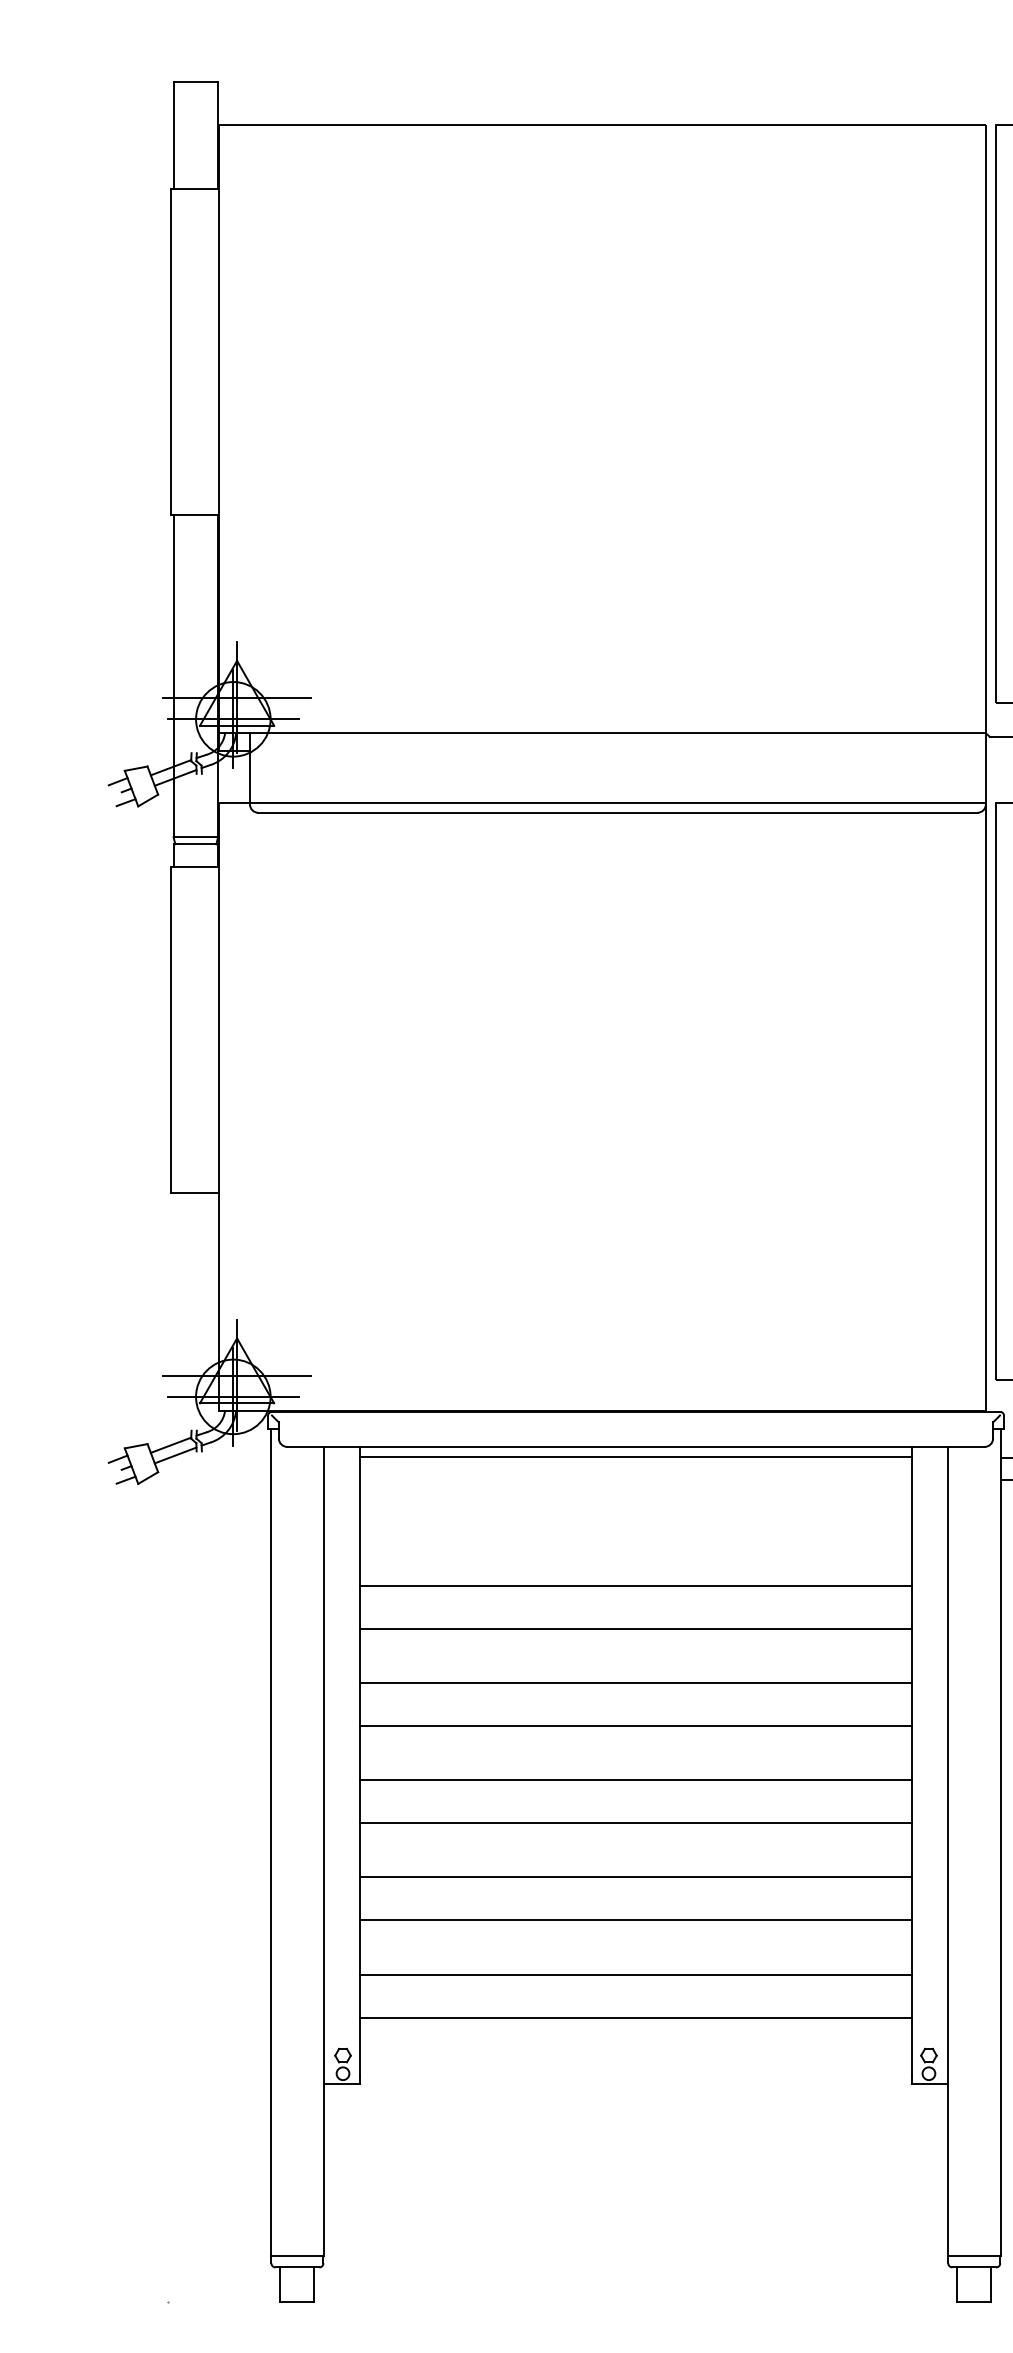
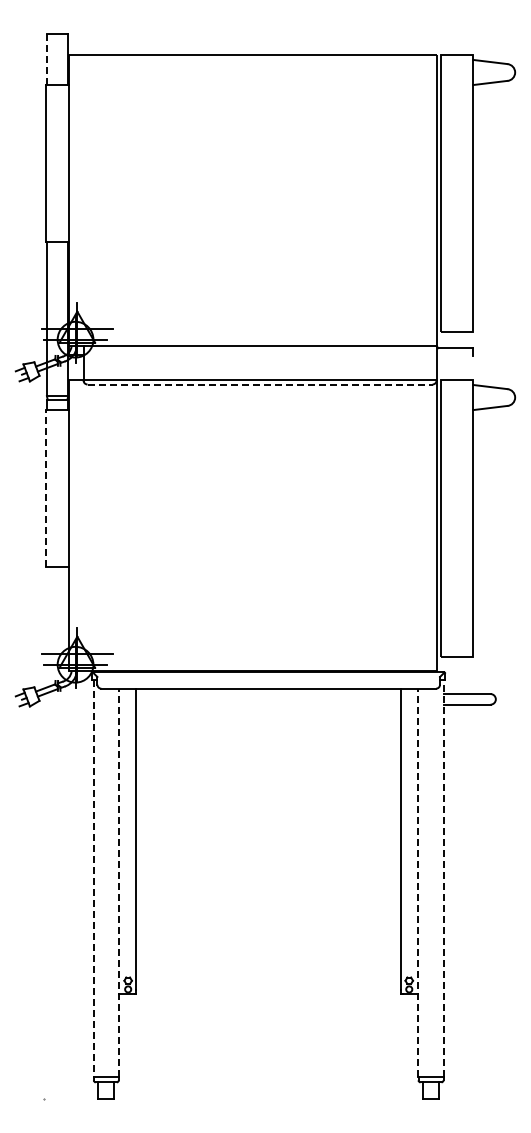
line: (172, 135) -> (46, 59), solid -> dashed
line: (618, 812) -> (260, 384), solid -> dashed
line: (170, 1029) -> (45, 488), solid -> dashed
line: (635, 1456) -> (268, 693), removed
line: (635, 1586) -> (268, 755), removed
line: (635, 1627) -> (268, 775), removed
line: (635, 1684) -> (268, 802), removed
line: (635, 1725) -> (268, 822), removed
line: (635, 1779) -> (268, 848), removed
line: (635, 1823) -> (268, 869), removed
line: (1000, 1842) -> (443, 878), solid -> dashed
line: (270, 1844) -> (93, 879), solid -> dashed
line: (324, 1850) -> (119, 882), solid -> dashed
line: (948, 1850) -> (418, 882), solid -> dashed
line: (635, 1877) -> (268, 895), removed
line: (635, 1919) -> (268, 915), removed
line: (635, 1973) -> (268, 941), removed
line: (635, 2017) -> (268, 962), removed

